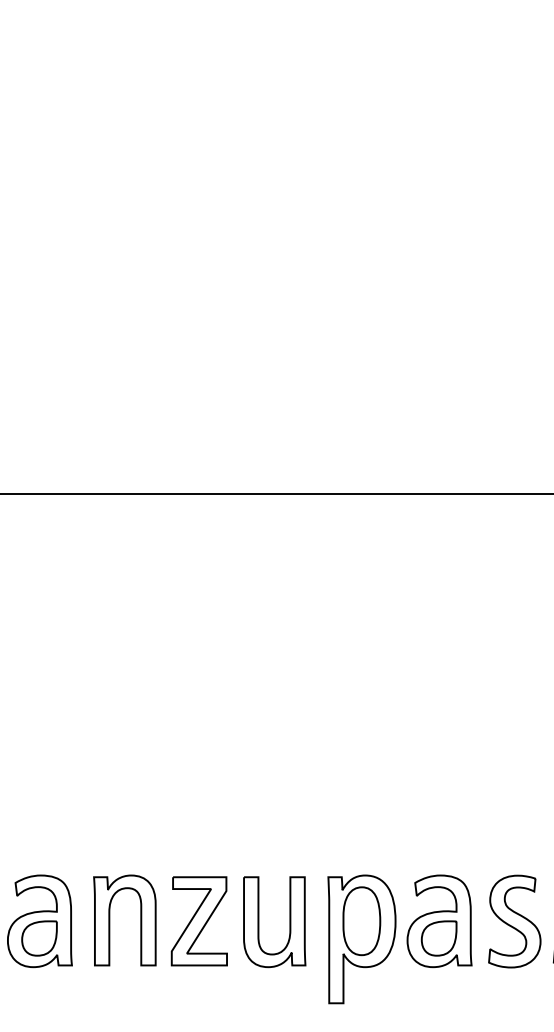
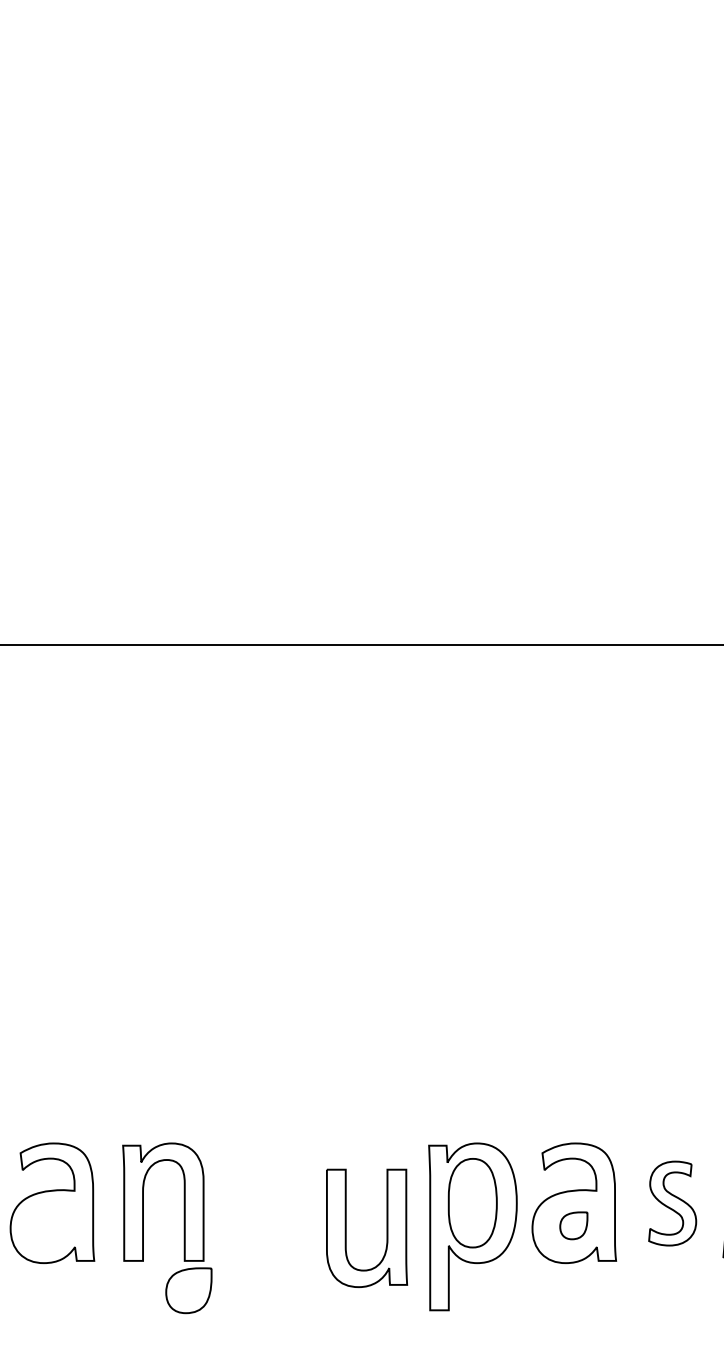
part: (199, 920) -> (260, 1202), removed
part: (289, 921) -> (386, 1227), moved
part: (514, 921) -> (672, 1203), size x0.7
part: (39, 938) -> (188, 1290), moved
part: (438, 938) -> (573, 1225), size x0.6

